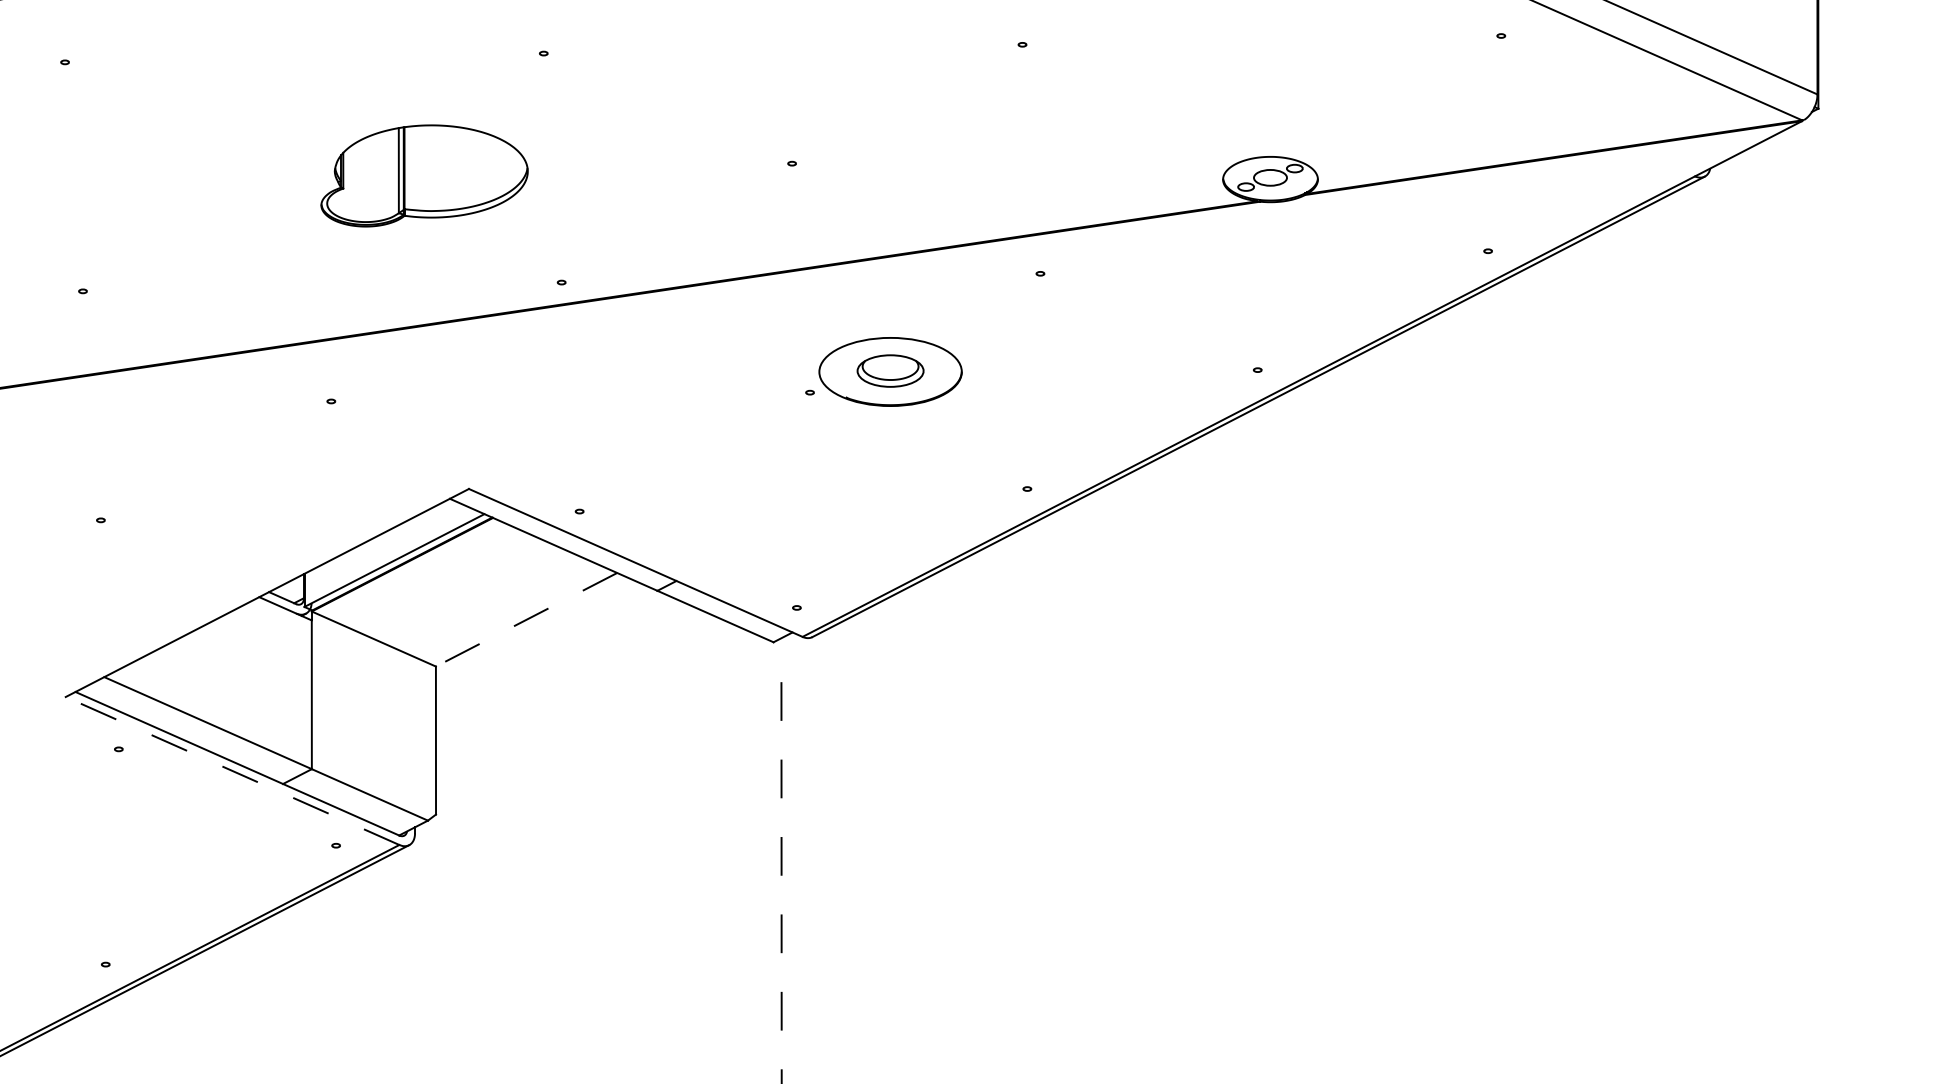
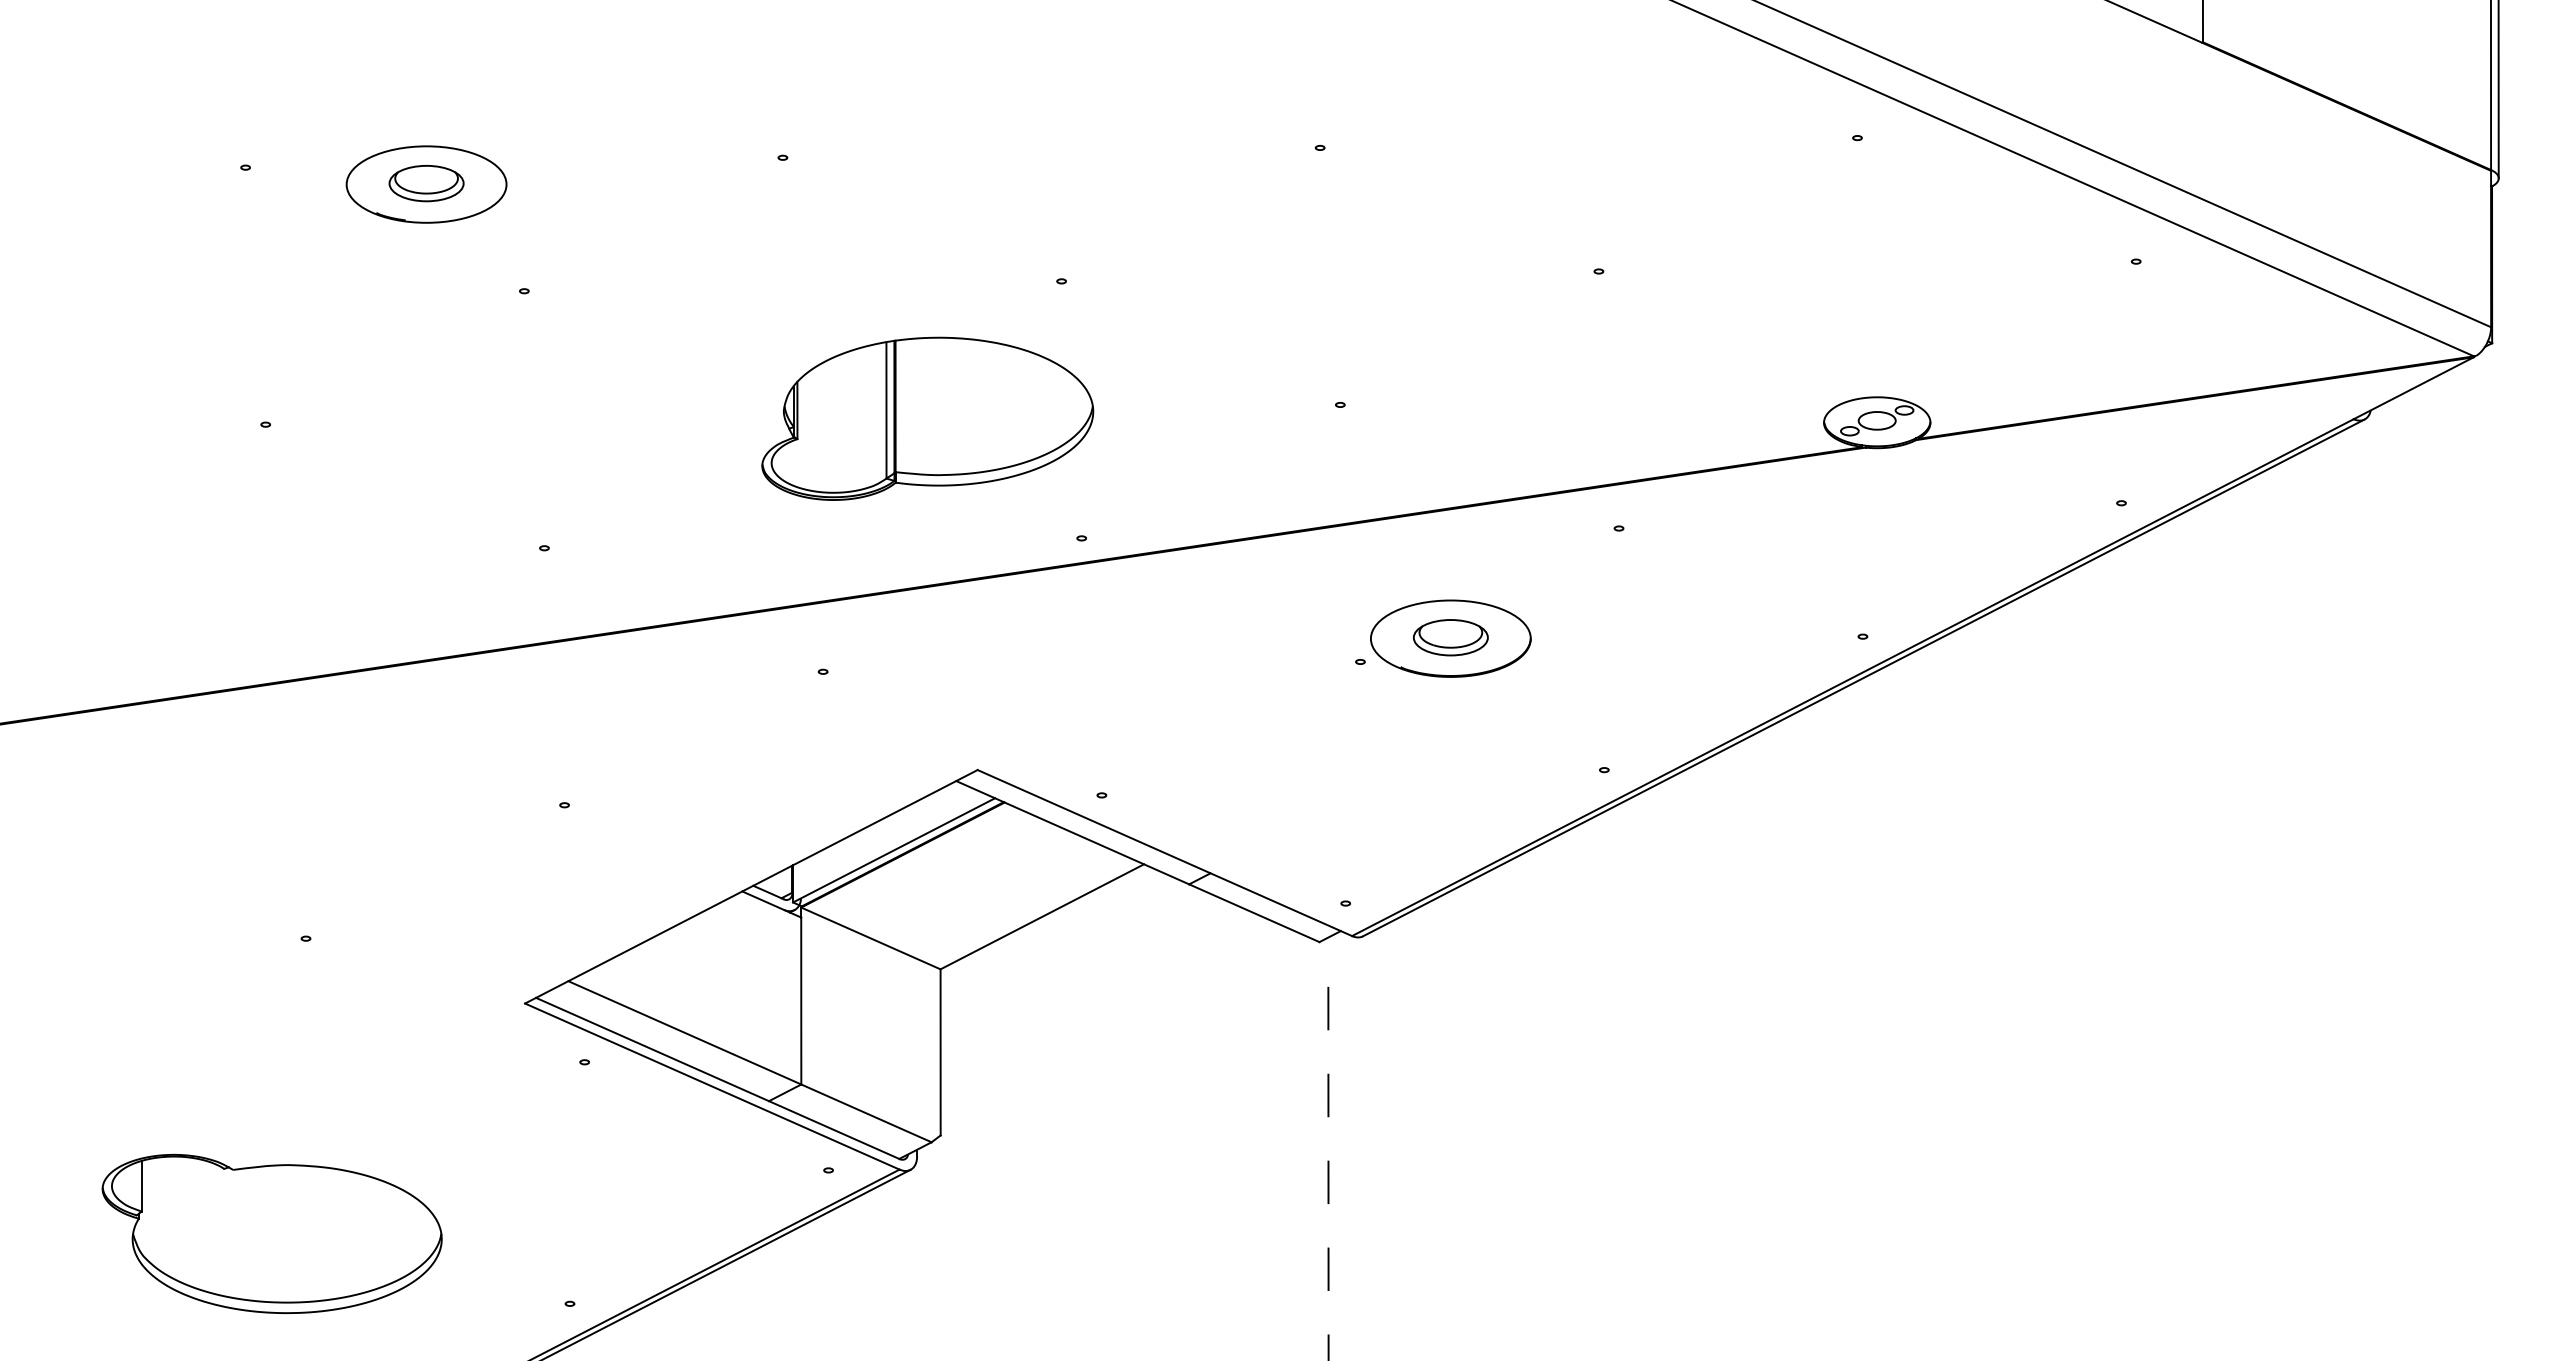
part: (424, 175) -> (927, 418), size x1.43
line: (525, 620) -> (1041, 917), dashed -> solid
line: (232, 770) -> (712, 1086), dashed -> solid

